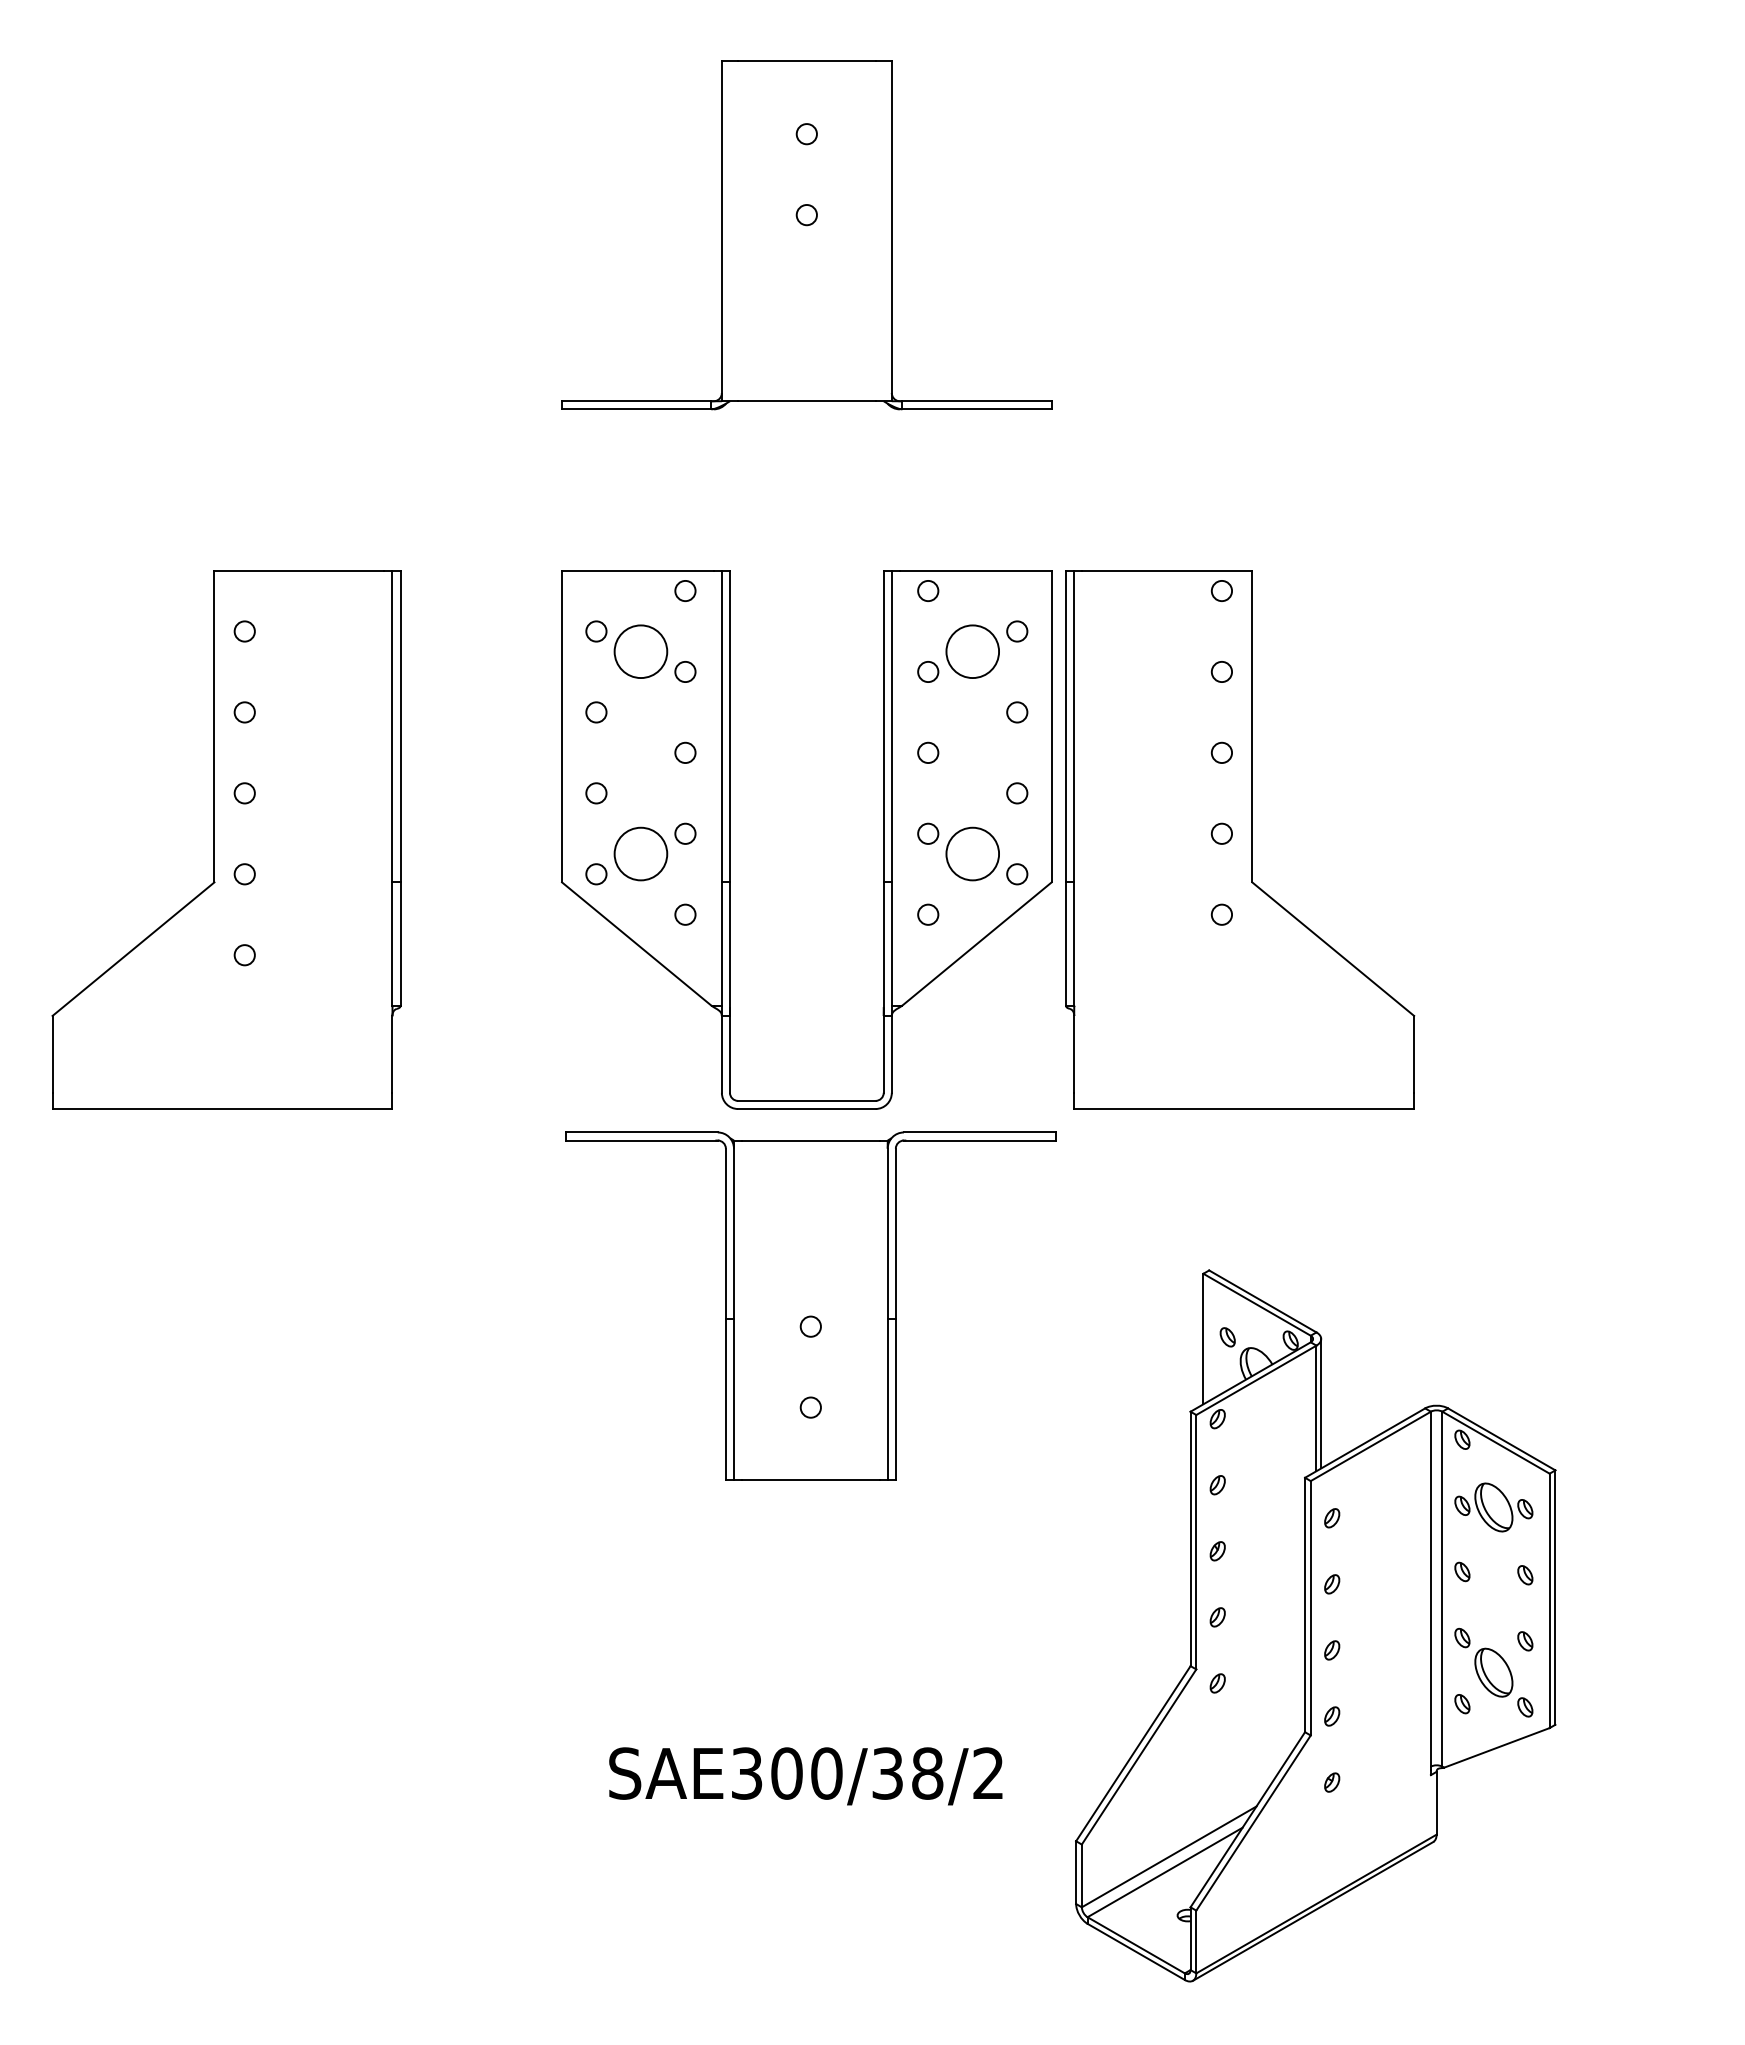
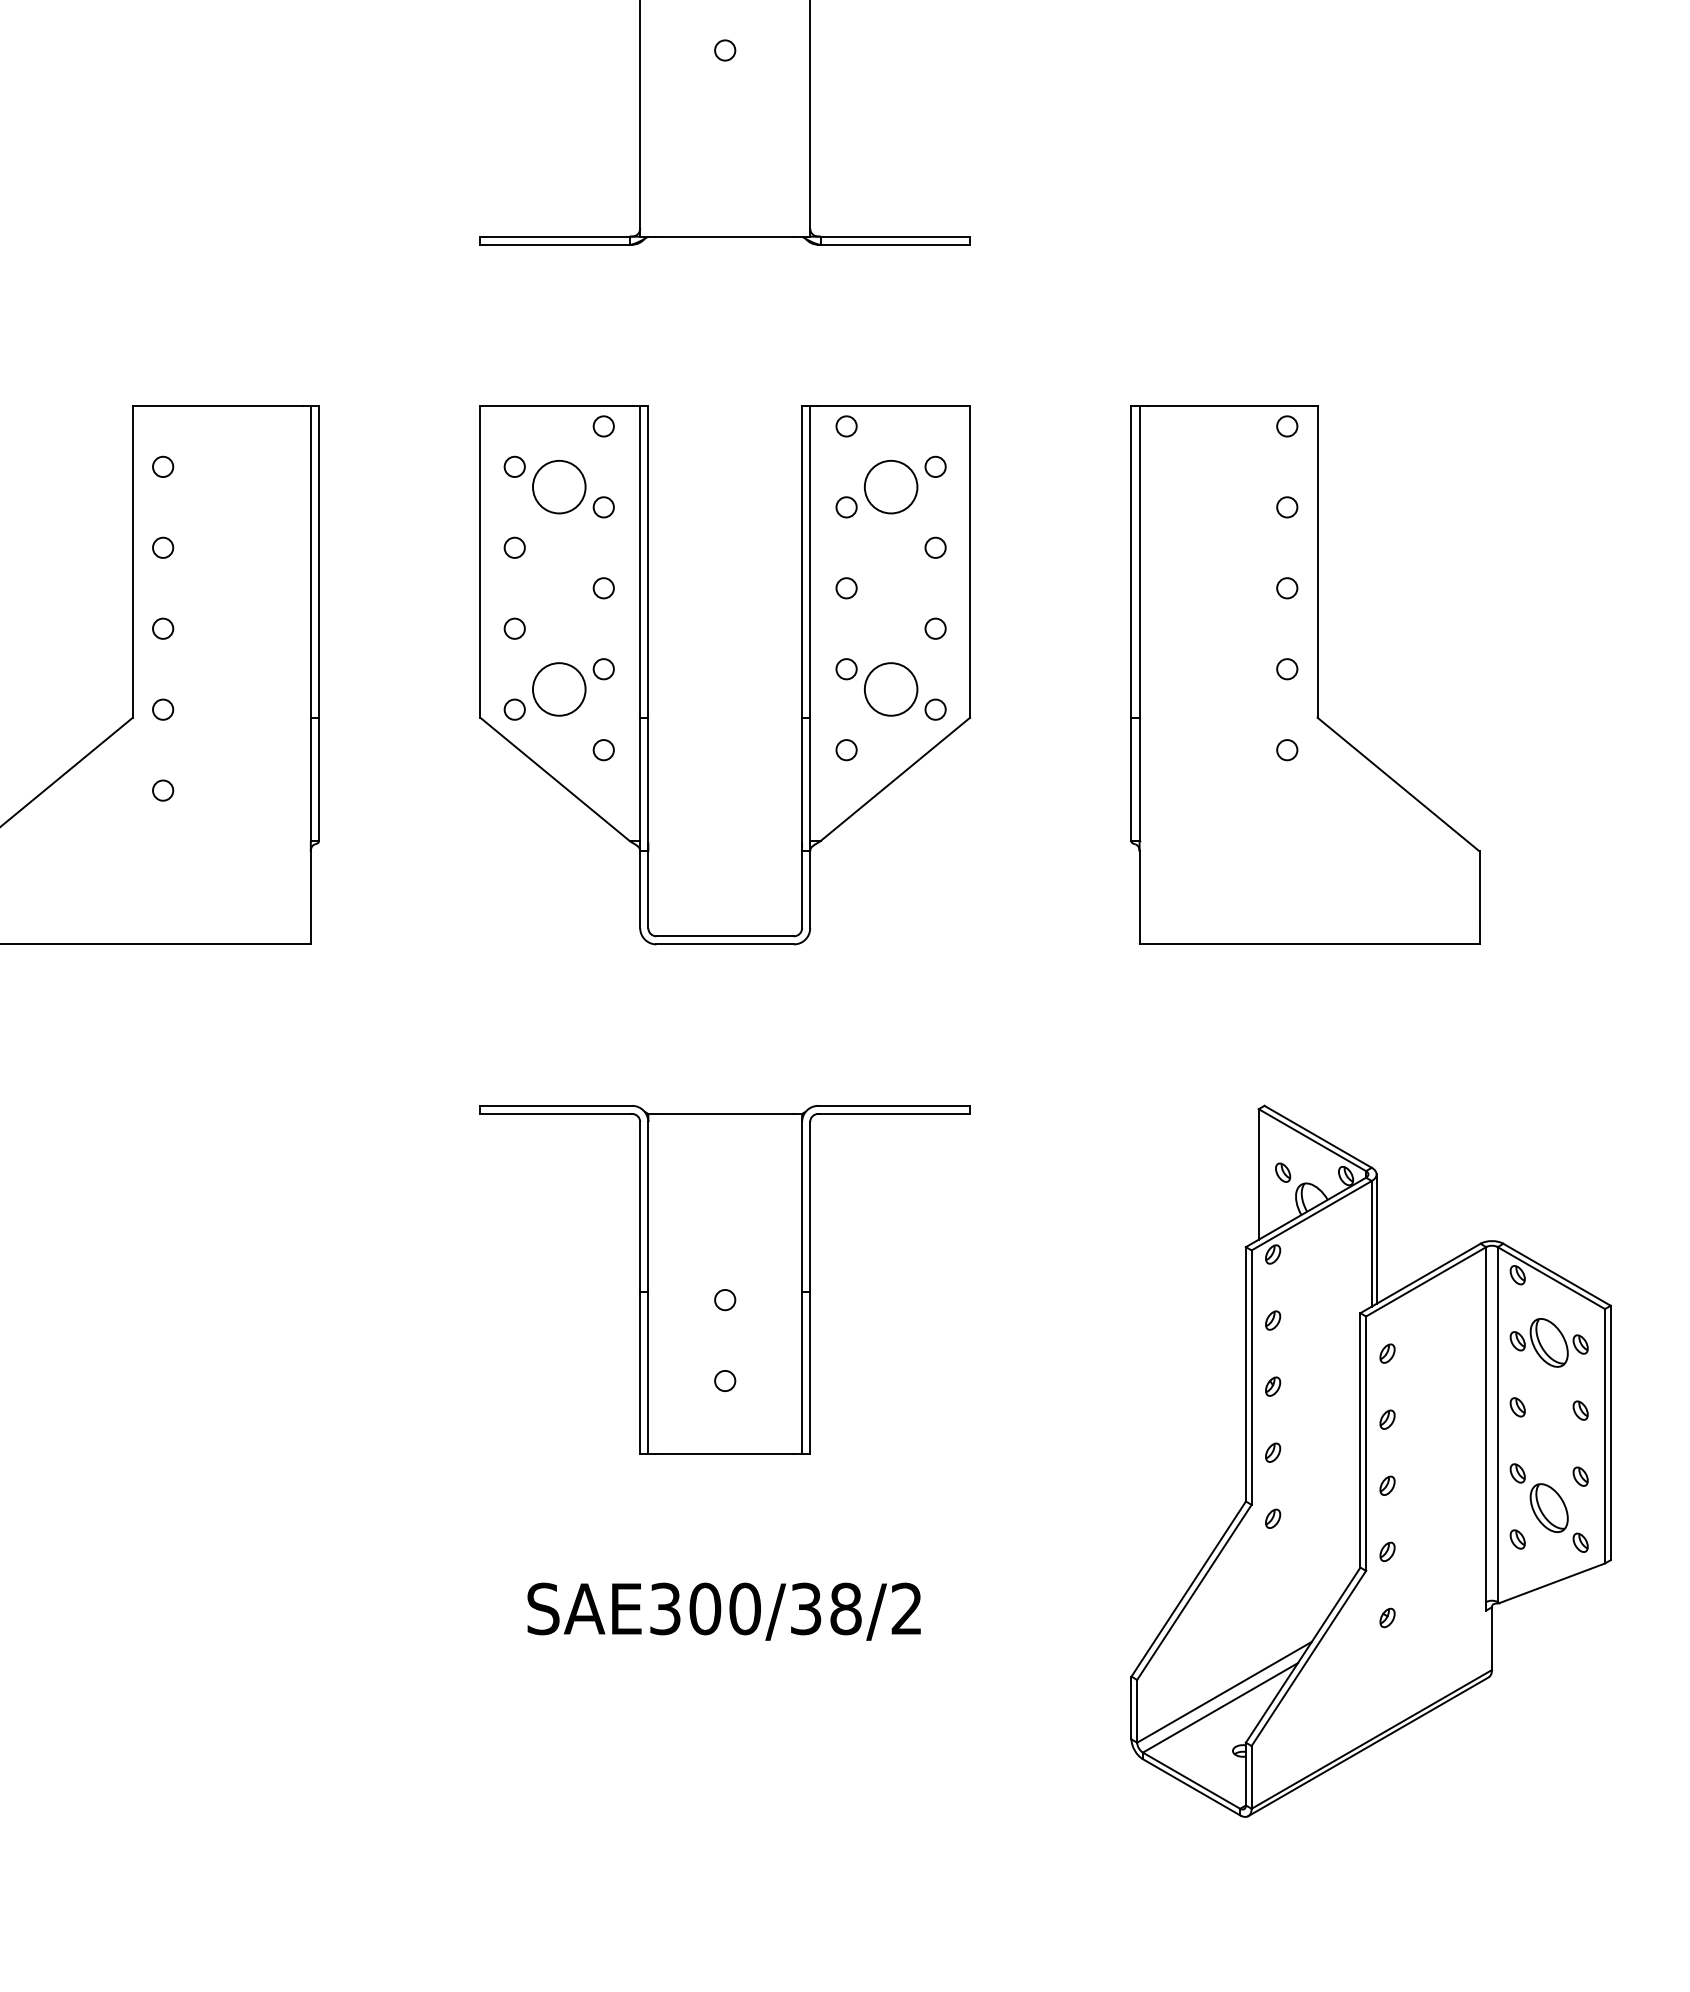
part: (1240, 839) -> (1305, 674), moved
part: (810, 1305) -> (724, 1278), moved
part: (1315, 1625) -> (1370, 1460), moved

